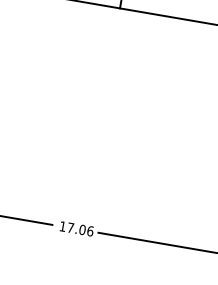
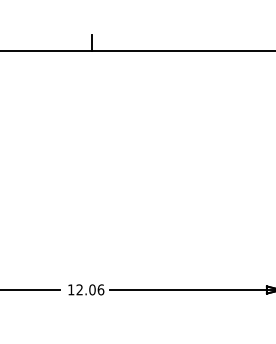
text: (70, 227) -> (79, 289), 17.06 -> 12.06

